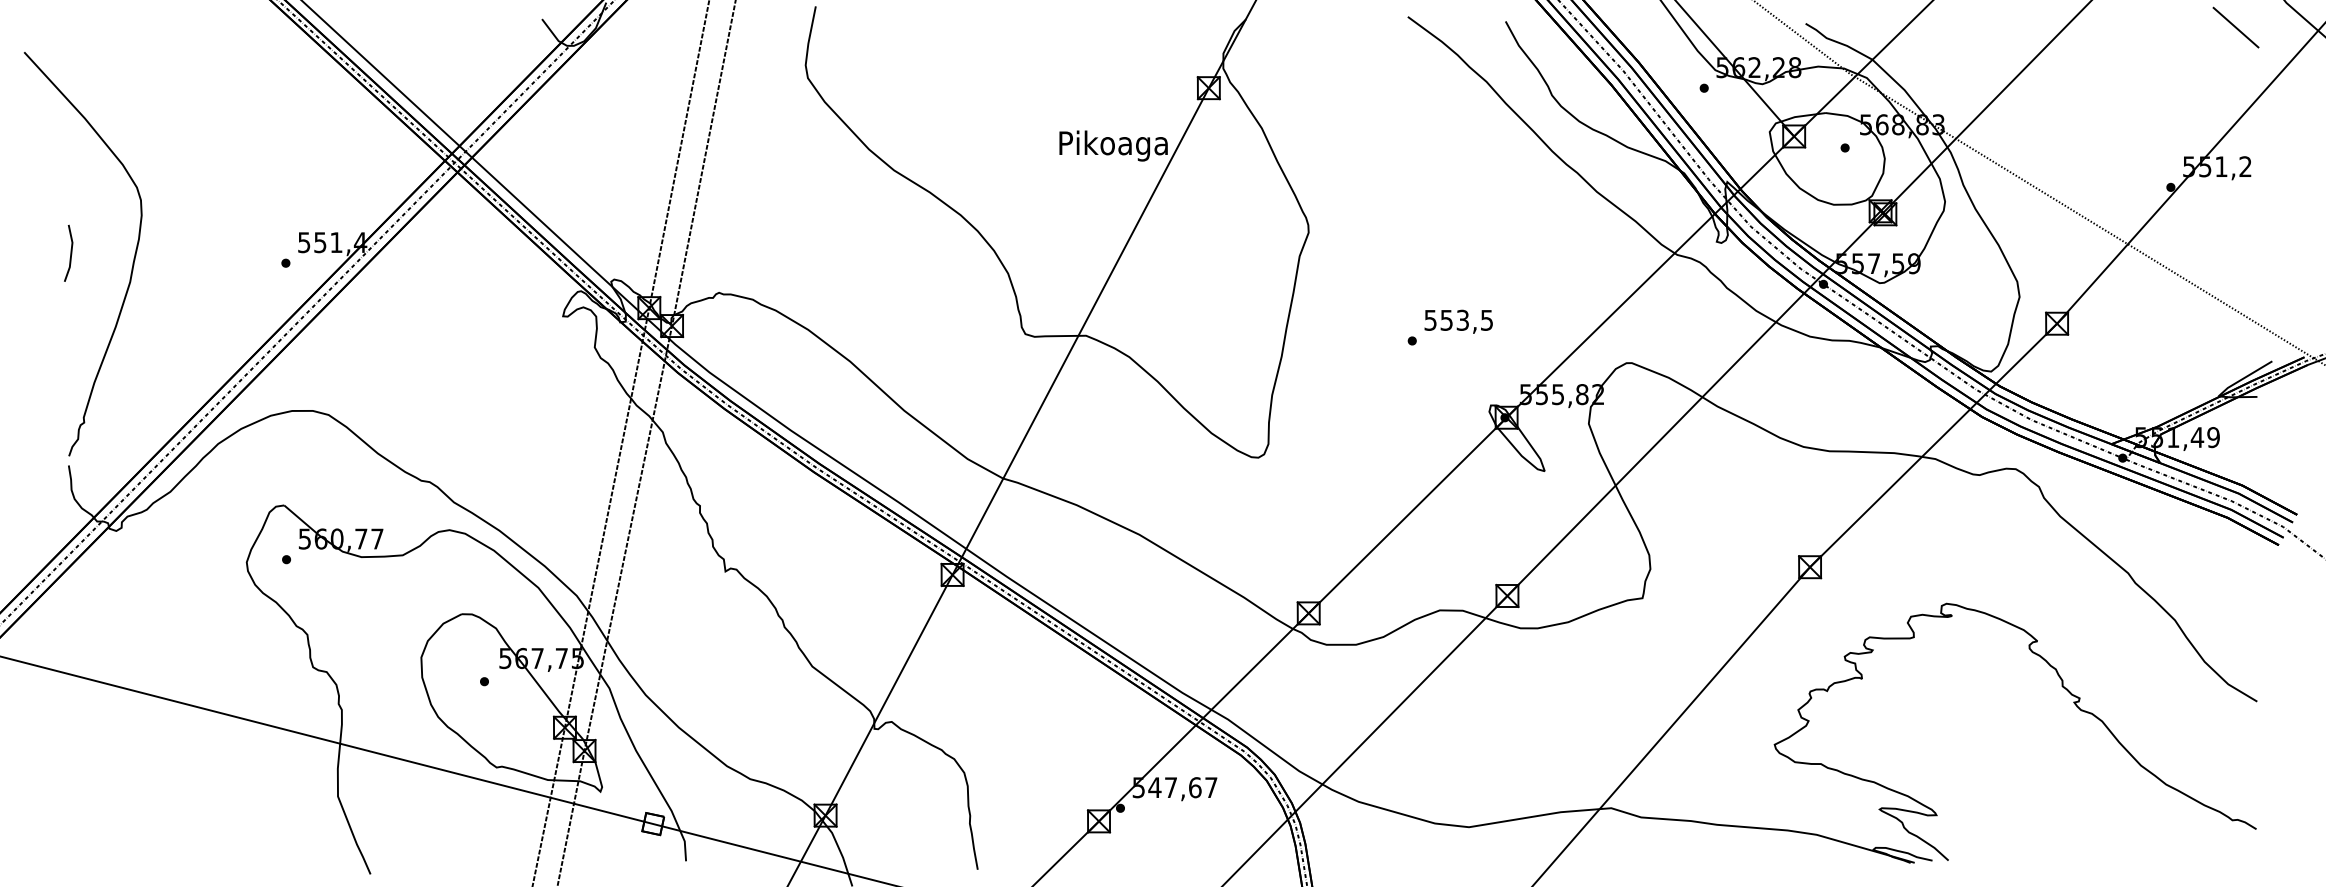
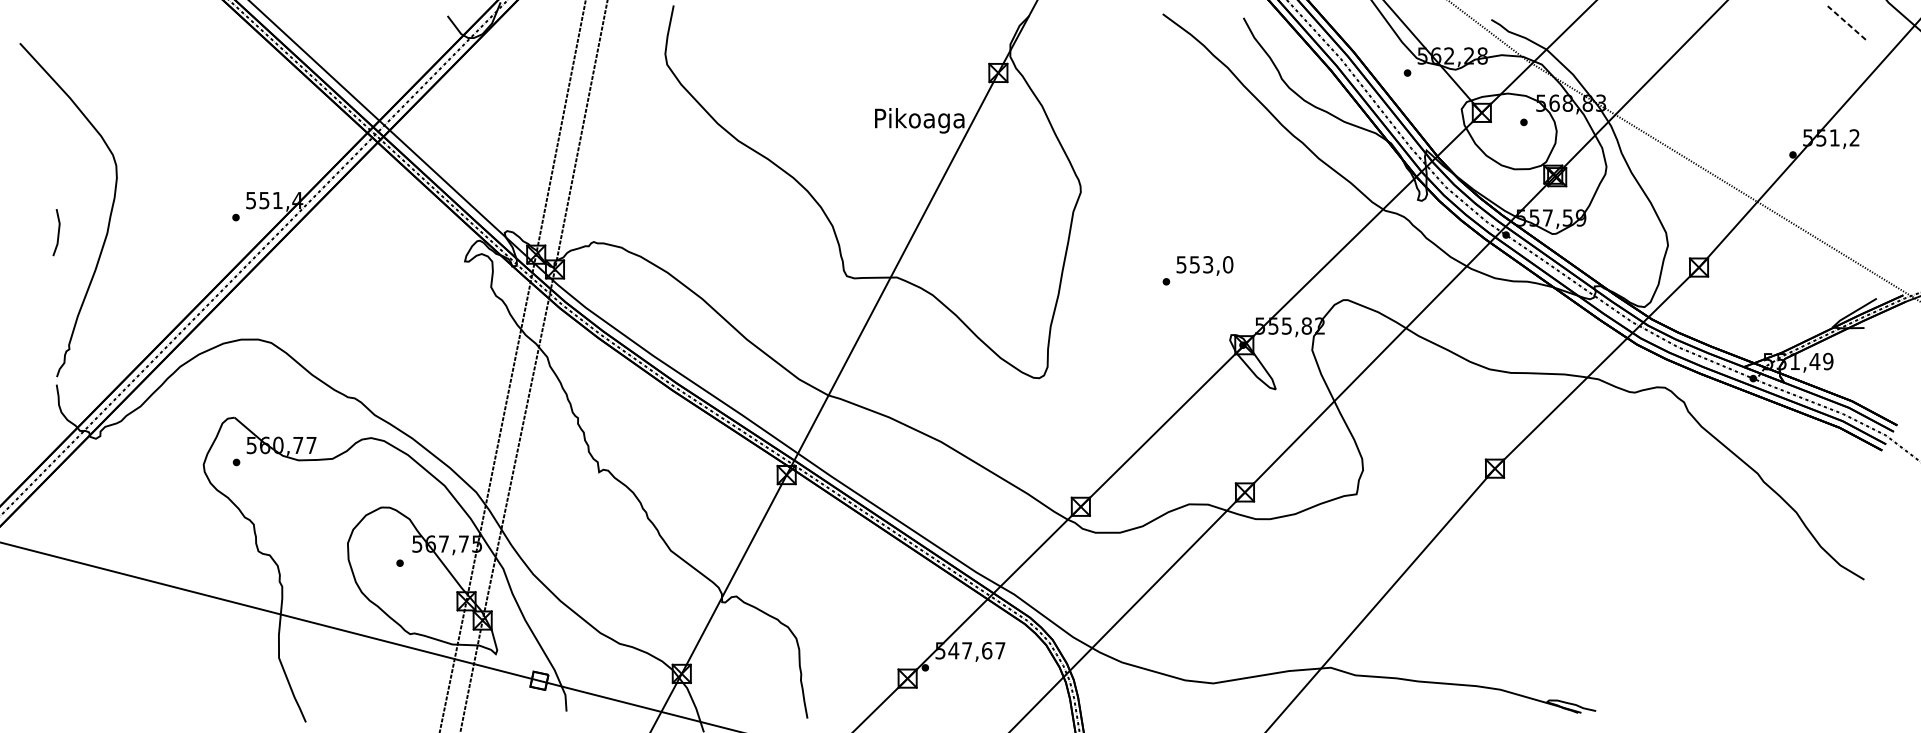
line: (2236, 27) -> (1847, 22), solid -> dashed
line: (70, 252) -> (58, 231), moved
text: (1486, 319) -> (1227, 264), 553,5 -> 553,0
curve: (2061, 686) -> (1702, 567), removed

